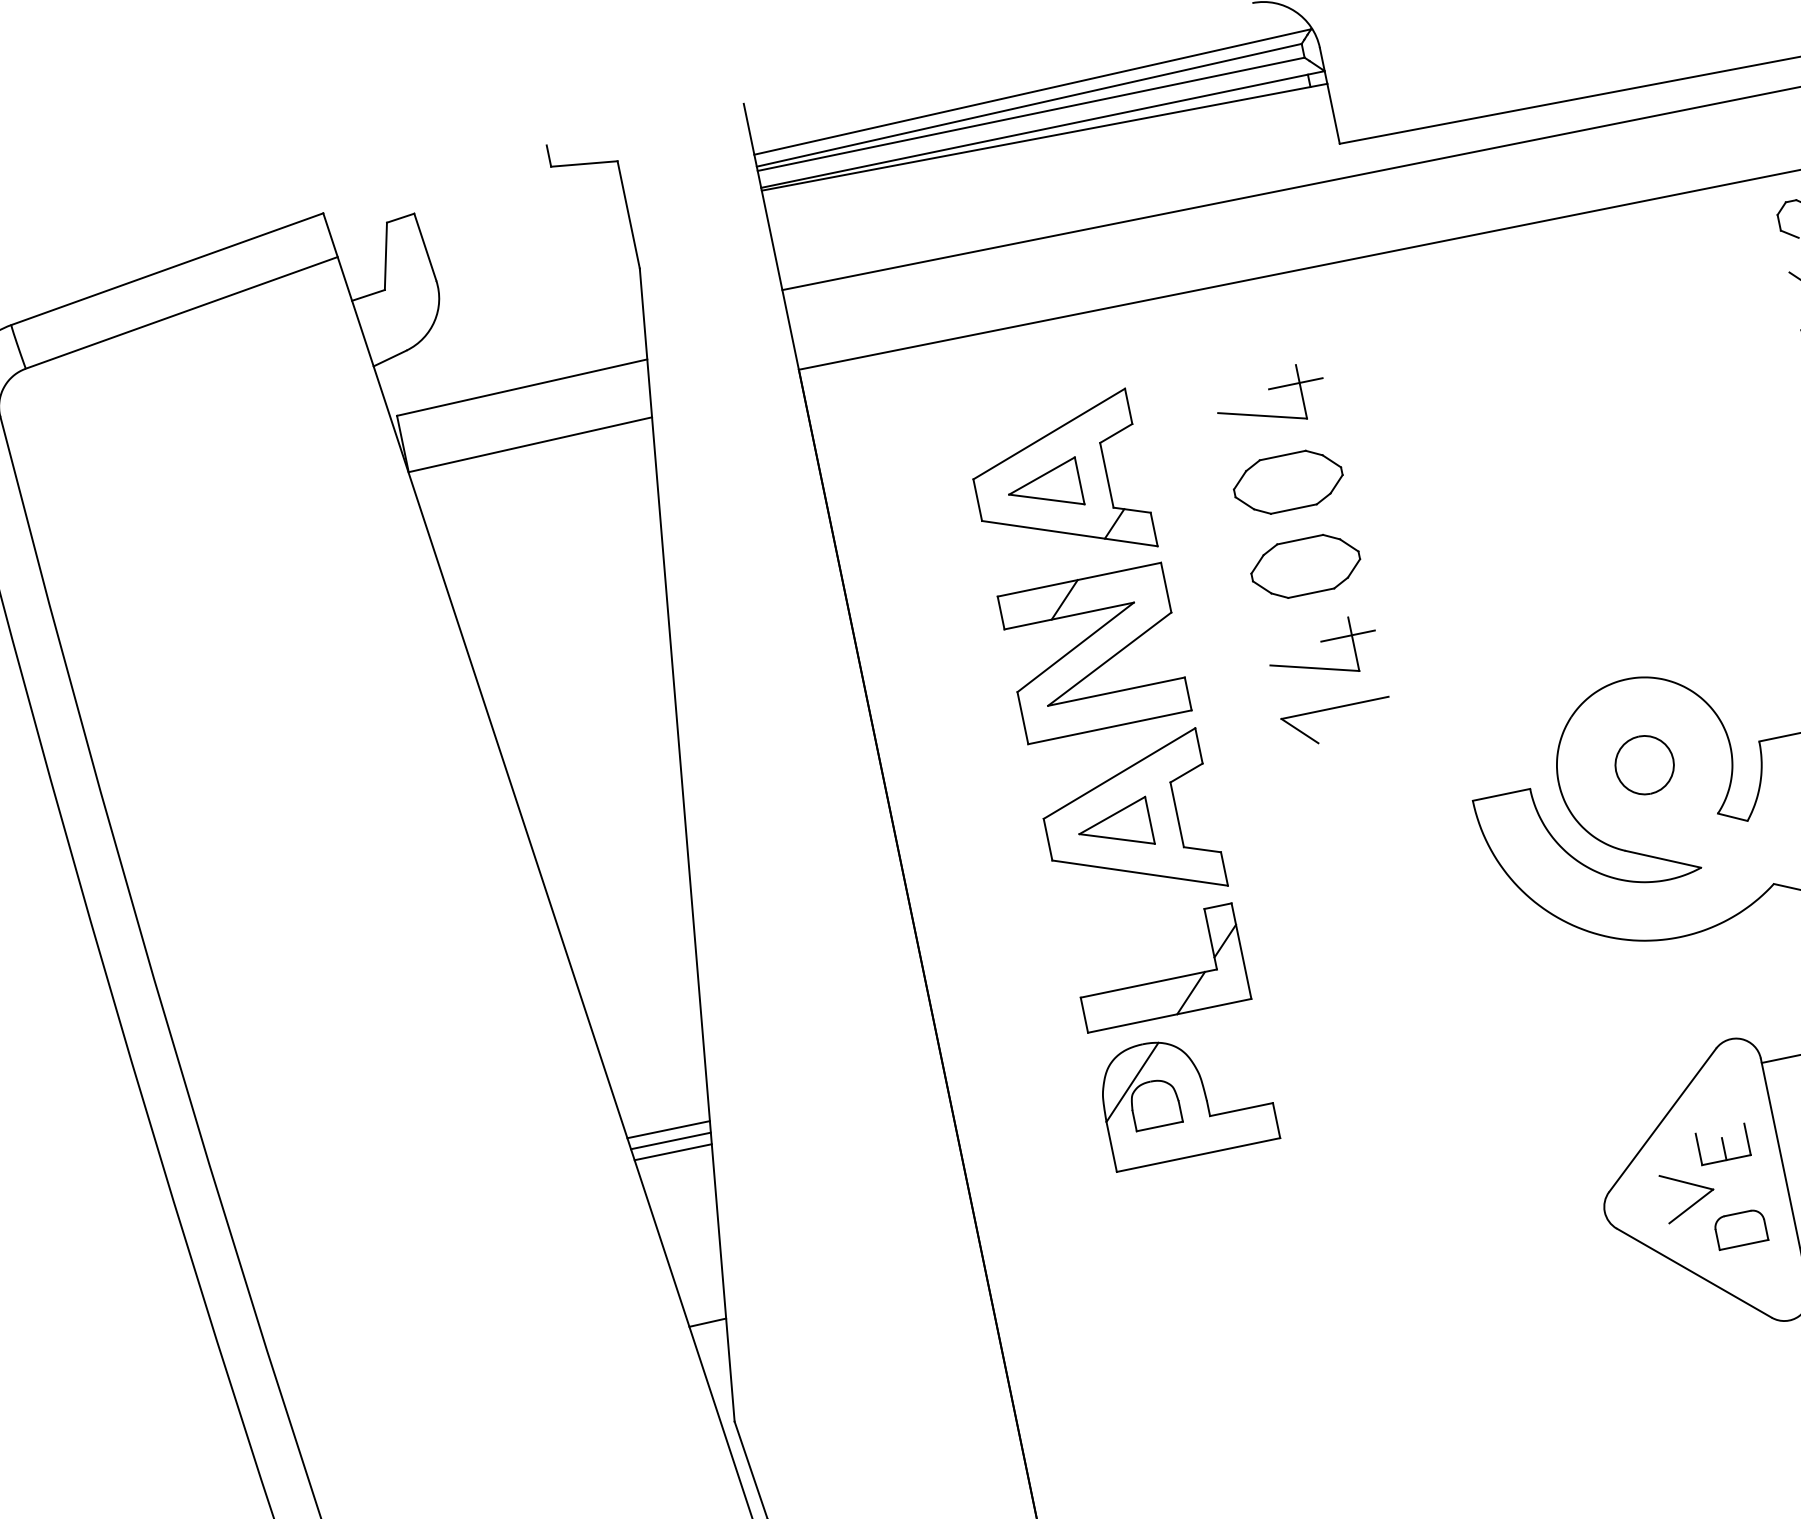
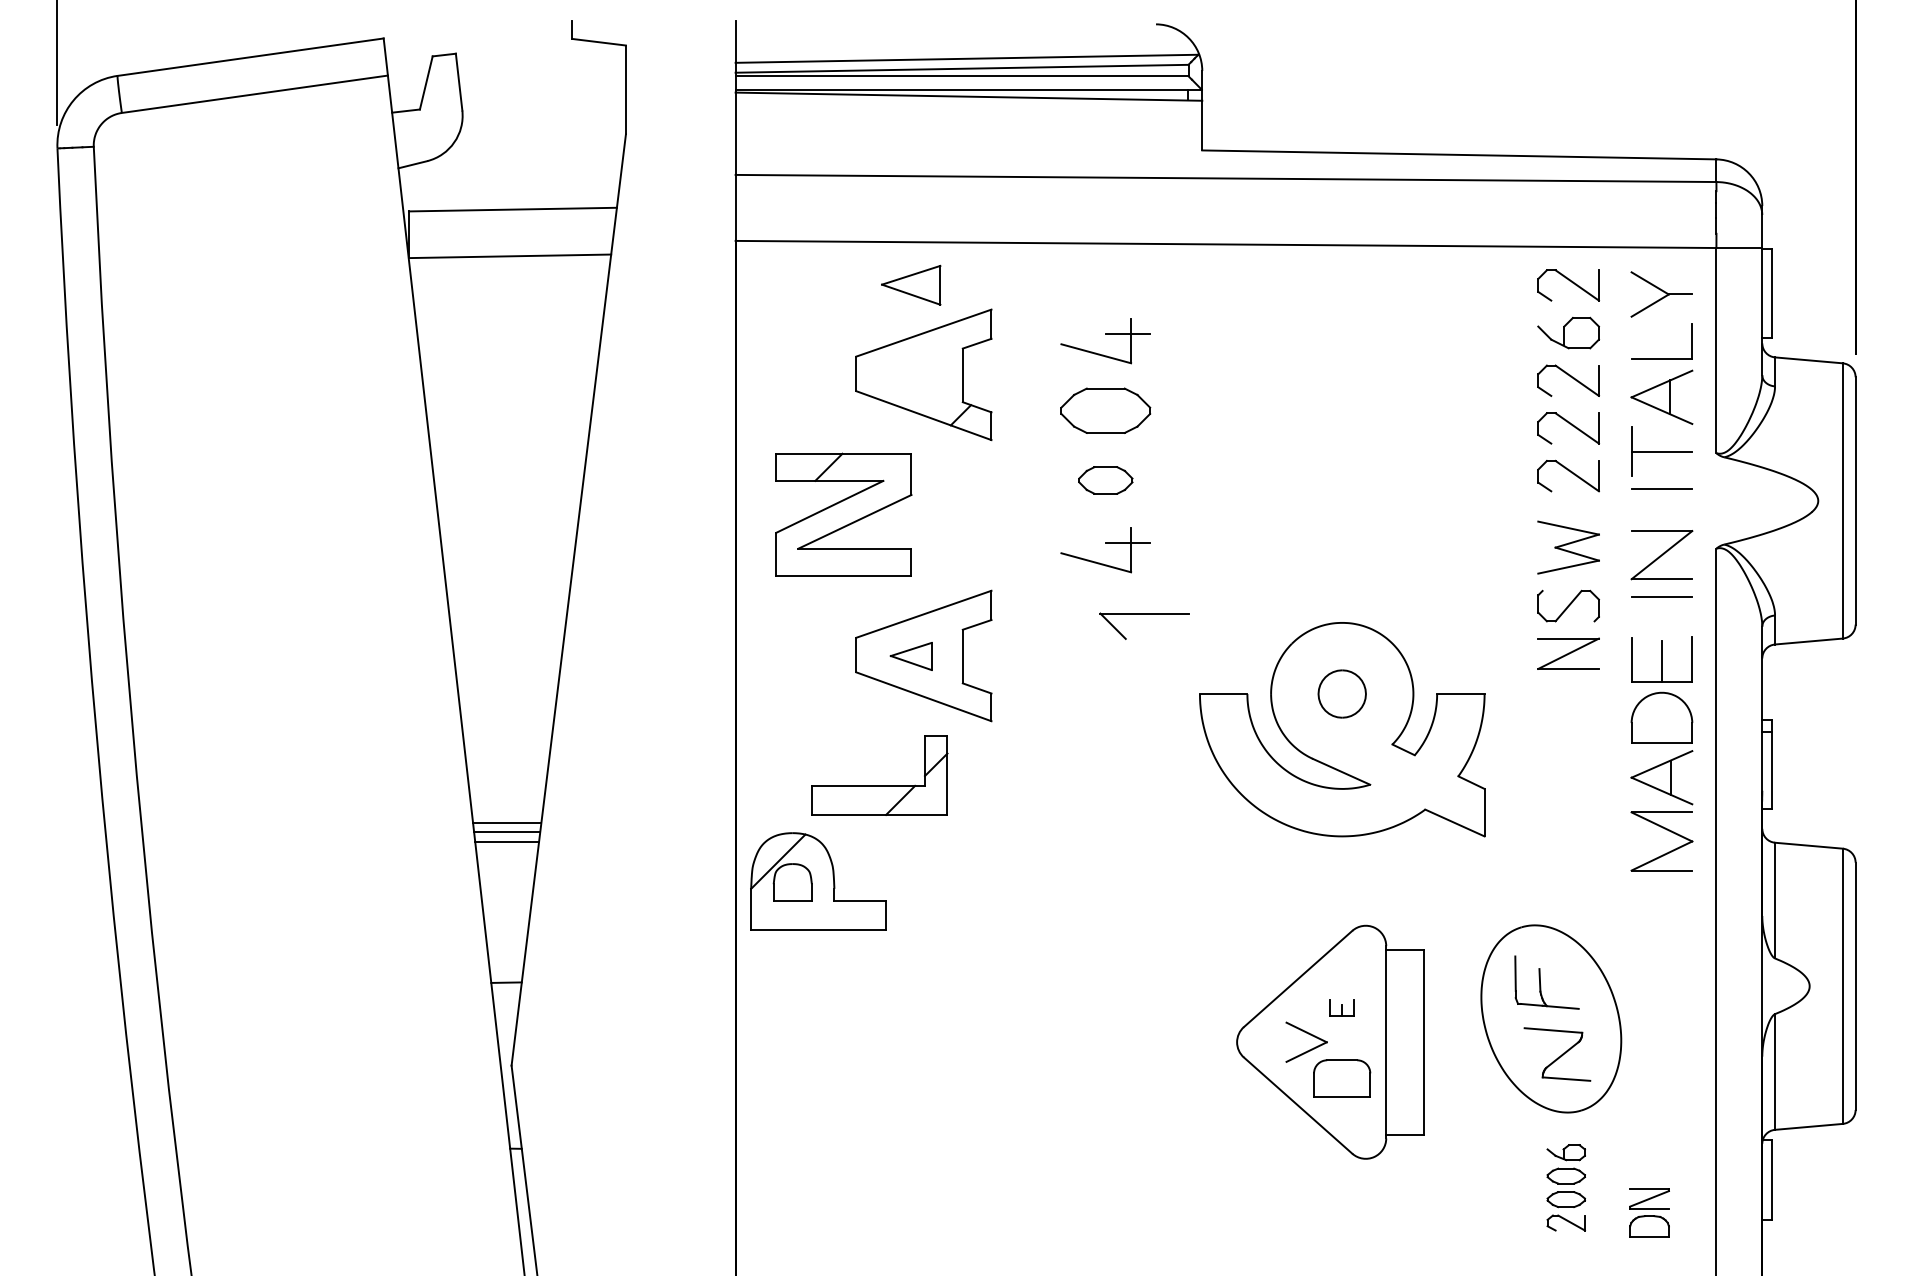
part: (1044, 487) -> (911, 284), moved
part: (1305, 566) -> (1105, 480), size x0.6
part: (1094, 653) -> (843, 514), moved
part: (1334, 709) -> (1144, 614), moved
part: (1115, 827) -> (911, 656), size x0.7
part: (1161, 980) -> (879, 785), moved
part: (1185, 1096) -> (818, 881), moved
part: (1722, 1143) -> (1341, 1007), size x0.6
part: (1740, 1228) -> (1342, 1077), size x1.4

